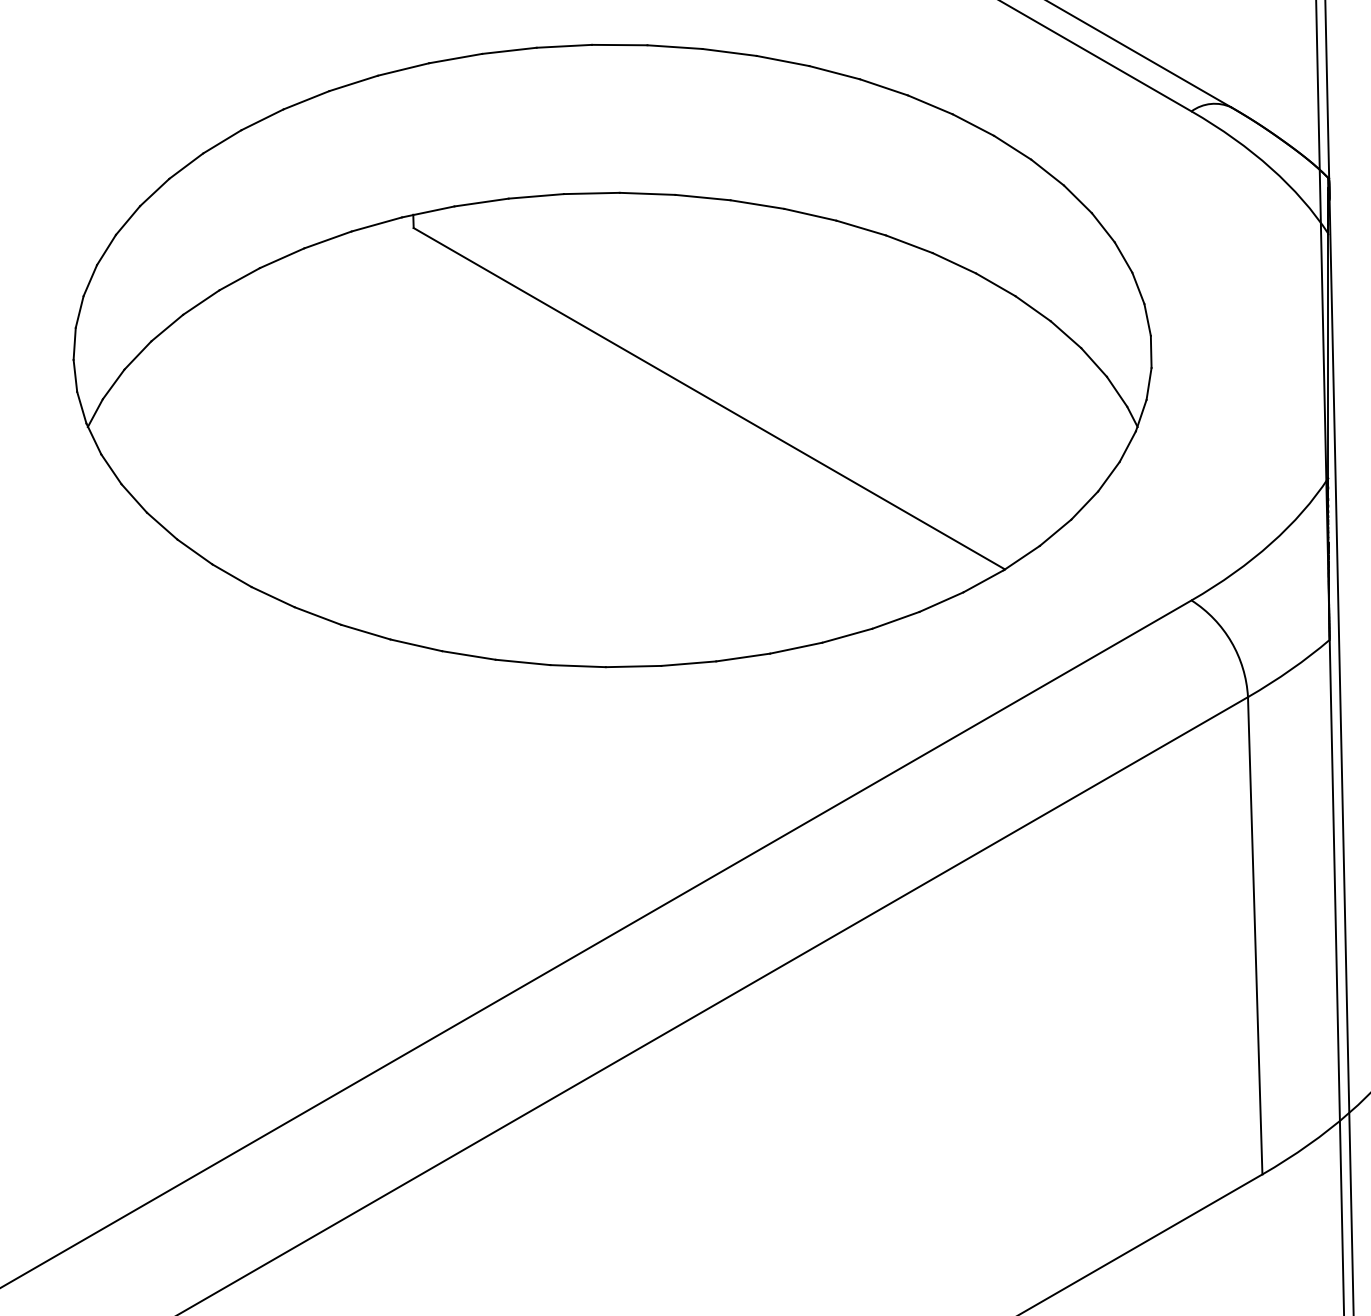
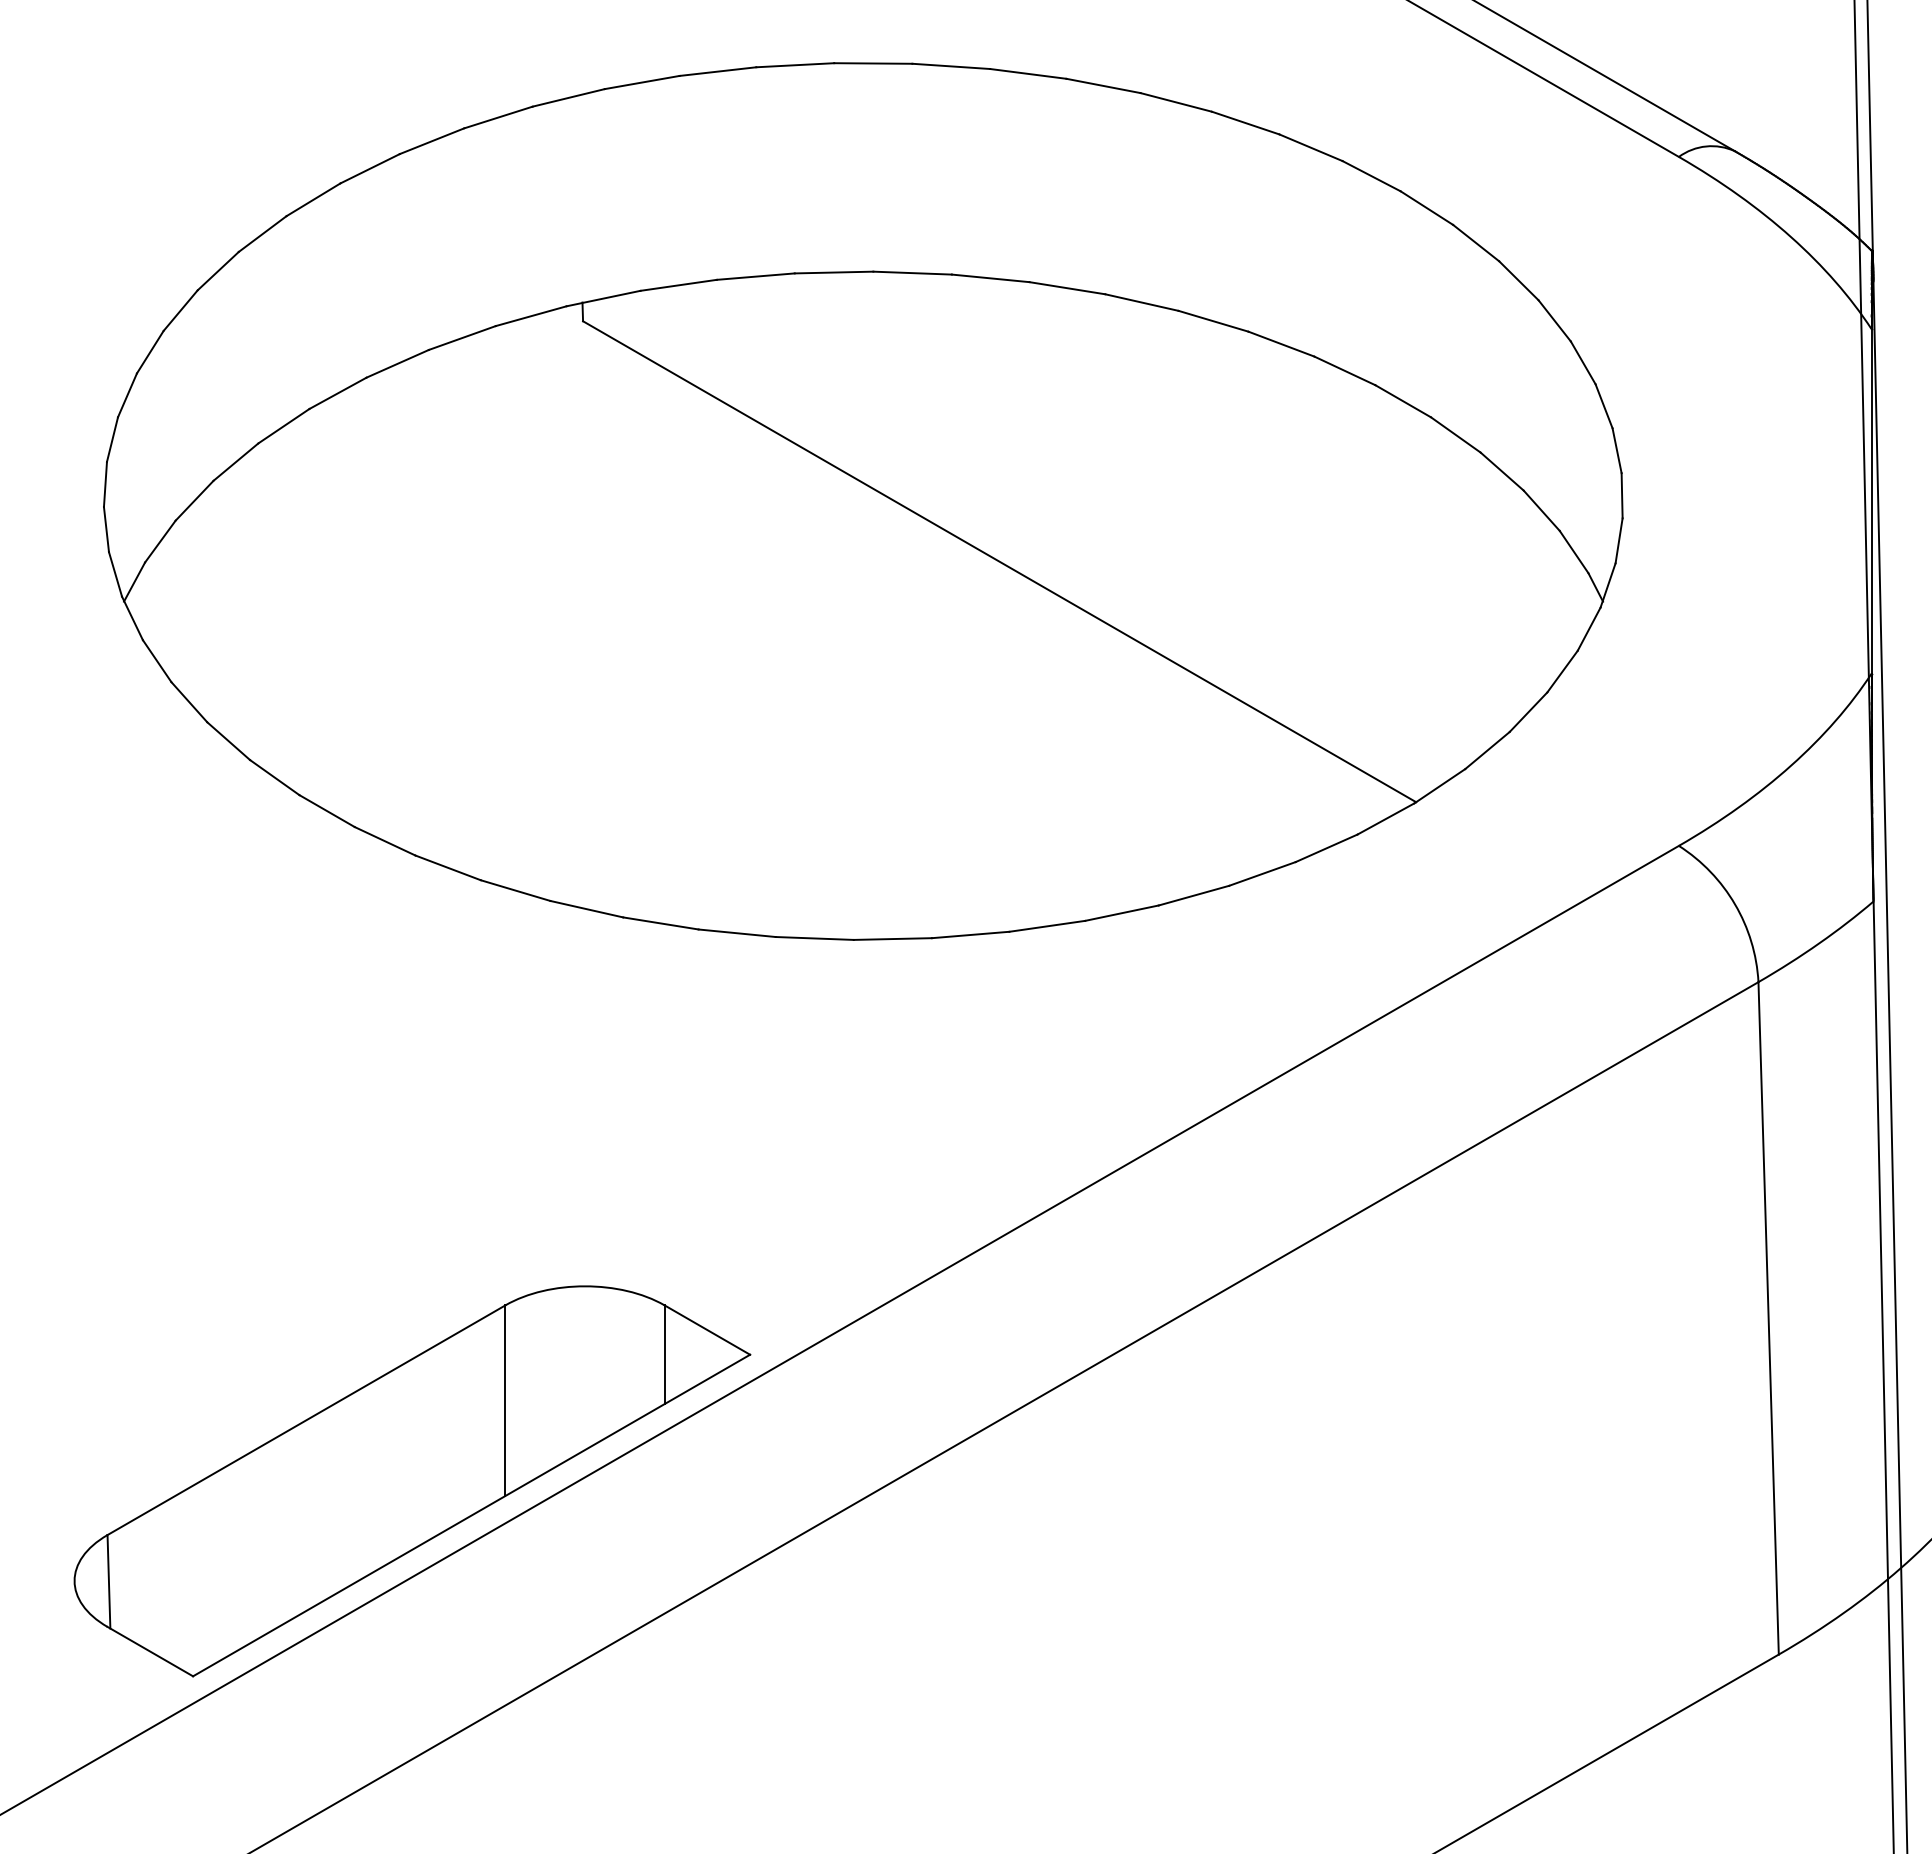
part: (292, 1051) -> (412, 1481), added

